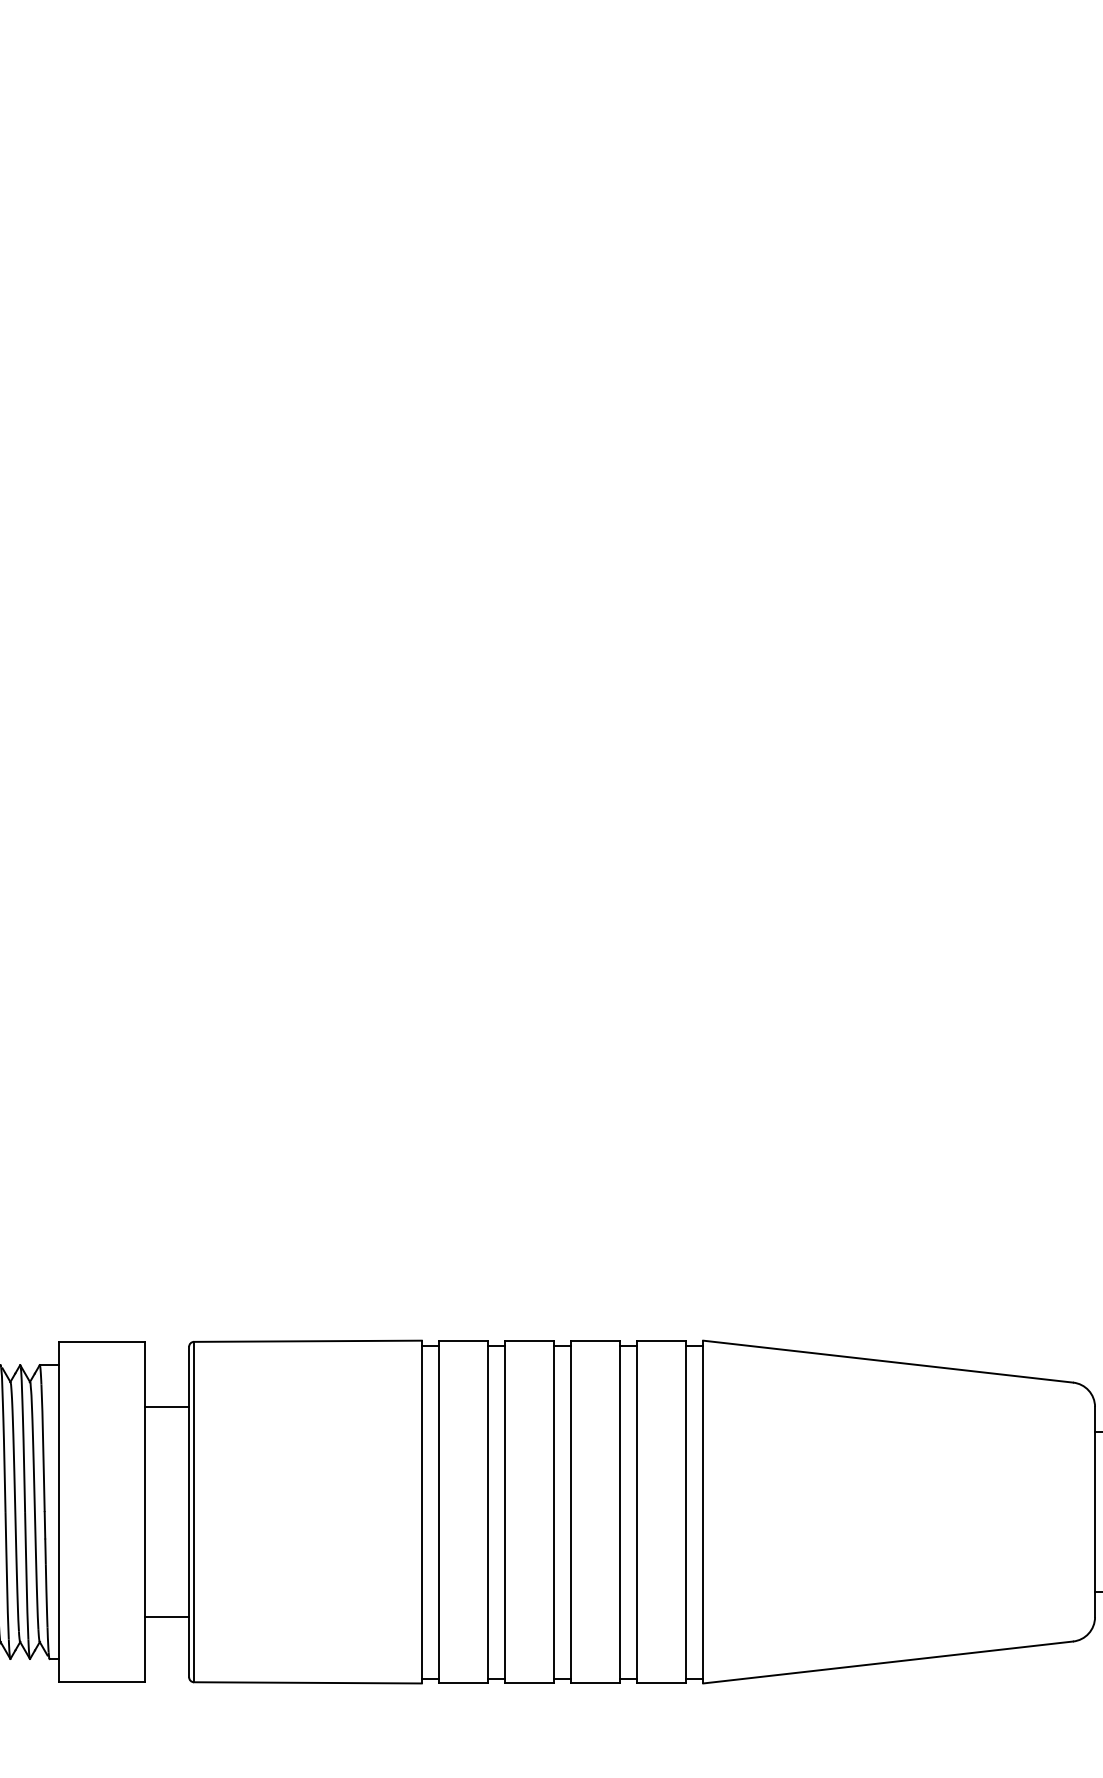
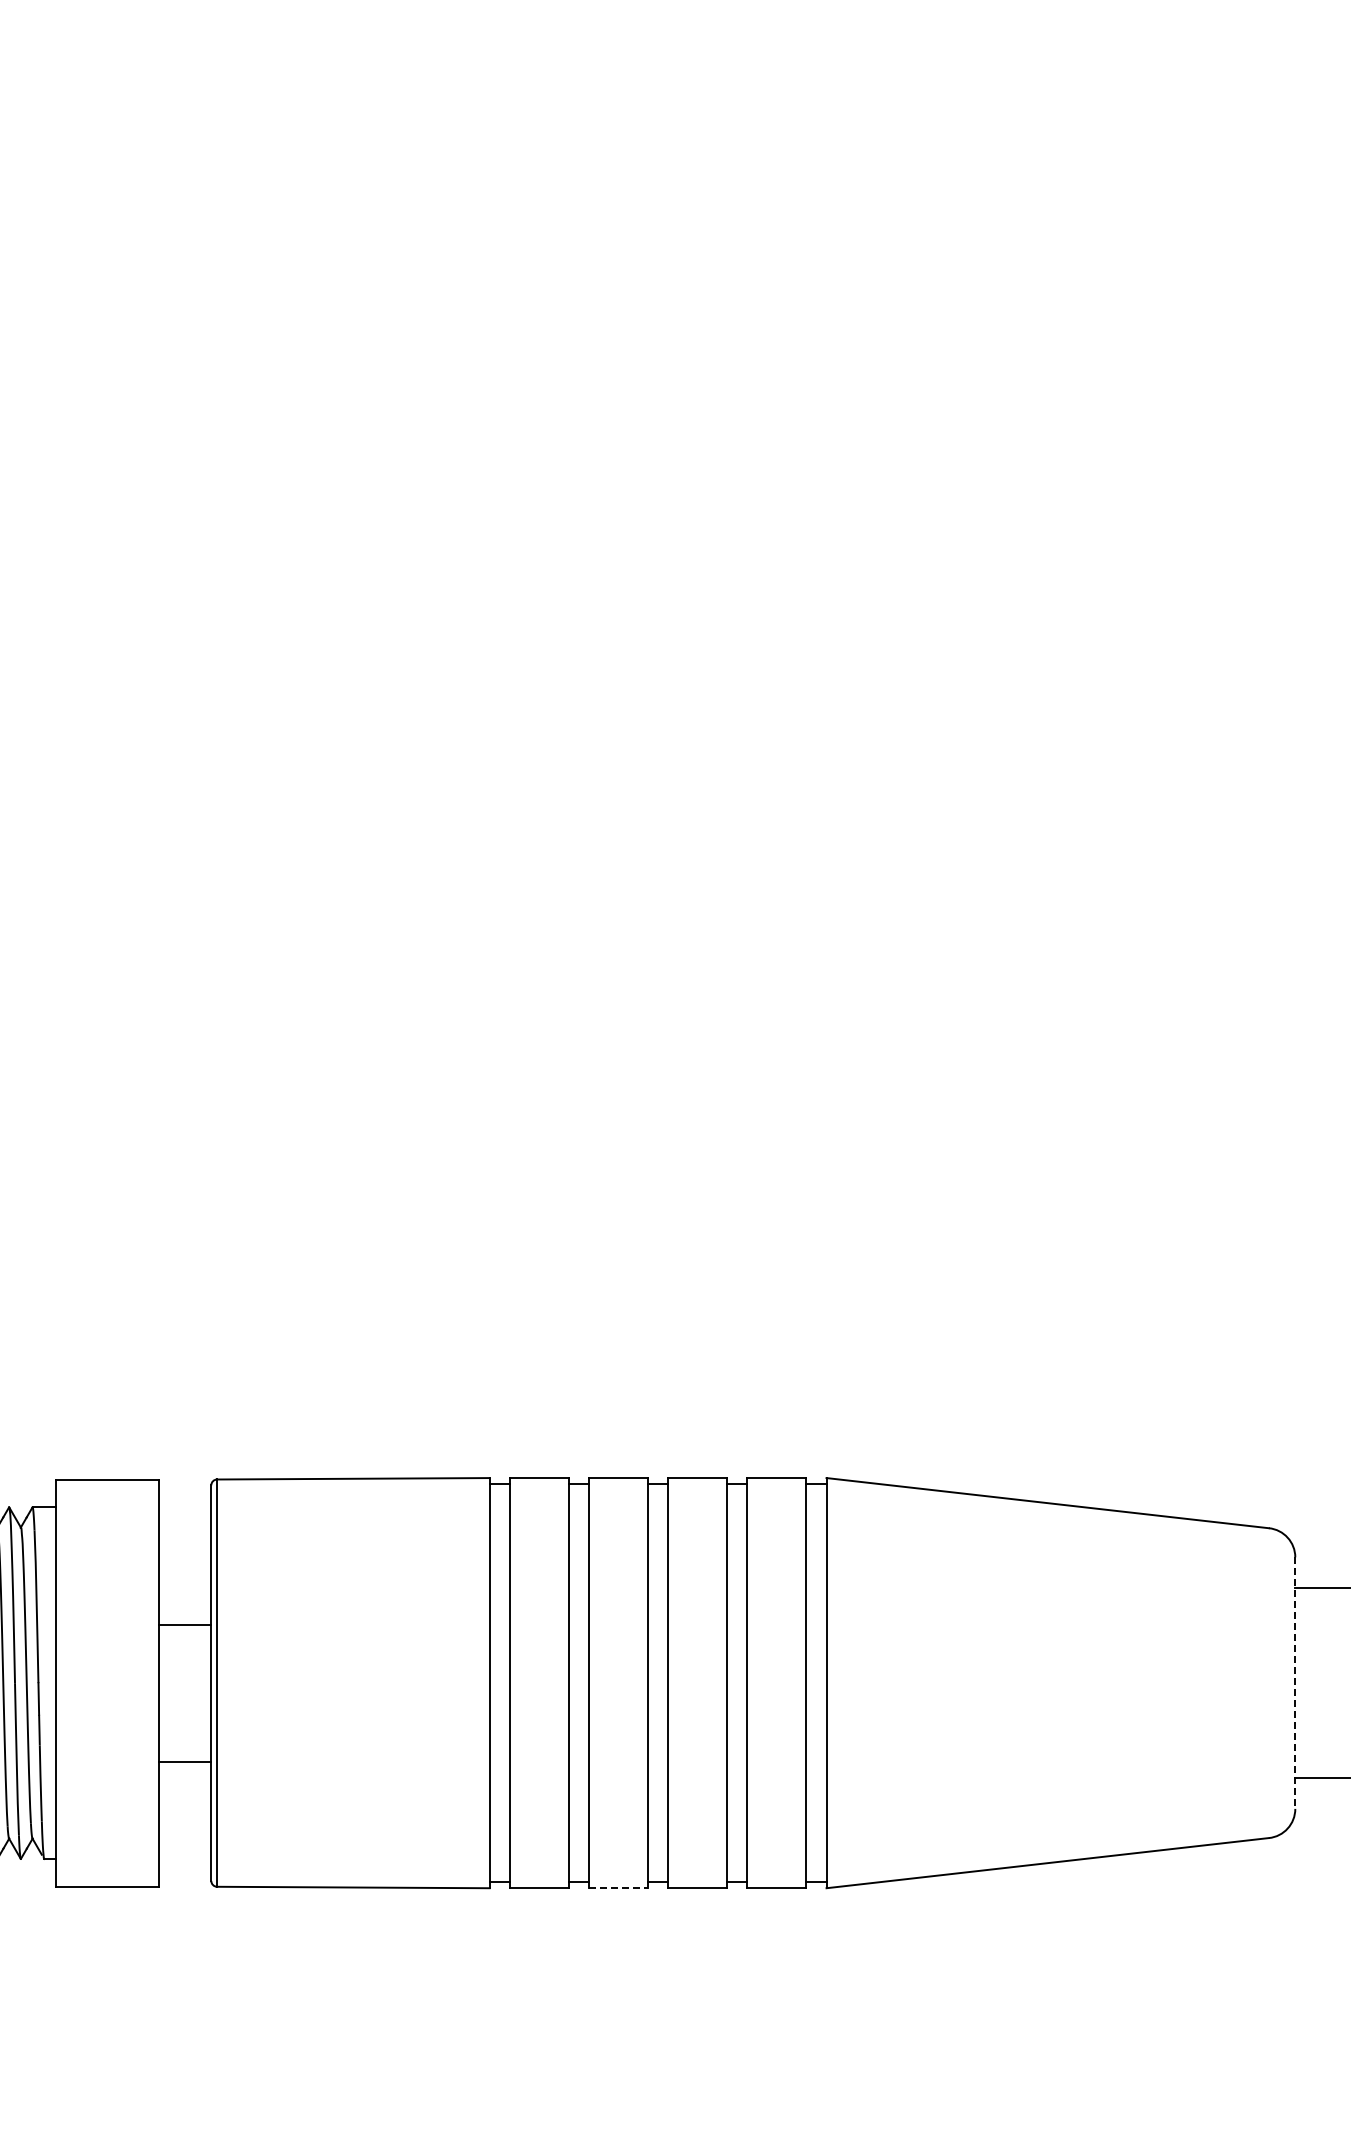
line: (166, 1407) -> (184, 1625), moved
line: (1095, 1512) -> (1295, 1683), solid -> dashed
line: (166, 1617) -> (184, 1762), moved
line: (530, 1683) -> (619, 1888), solid -> dashed

